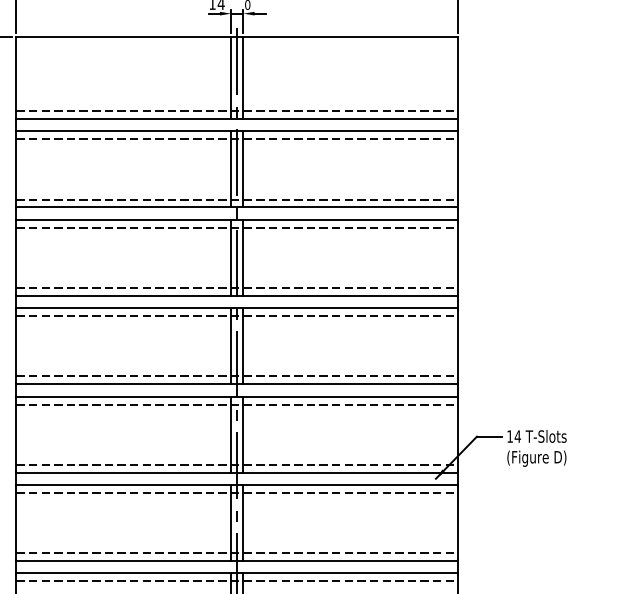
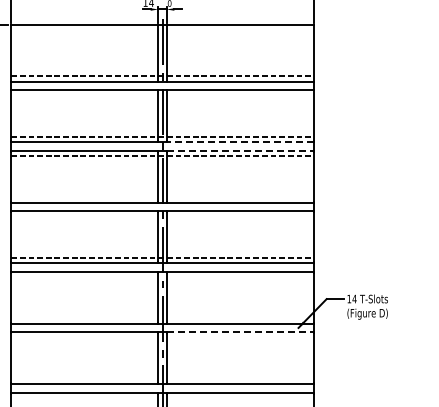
line: (237, 139) -> (162, 95), removed
line: (351, 207) -> (240, 142), solid -> dashed
line: (351, 219) -> (240, 150), solid -> dashed
line: (237, 288) -> (162, 197), removed
line: (237, 315) -> (162, 216), removed
line: (237, 405) -> (162, 277), removed
line: (237, 464) -> (162, 318), removed
line: (351, 485) -> (240, 332), solid -> dashed
line: (237, 492) -> (162, 337), removed
line: (237, 552) -> (162, 378), removed
line: (237, 581) -> (162, 398), removed

